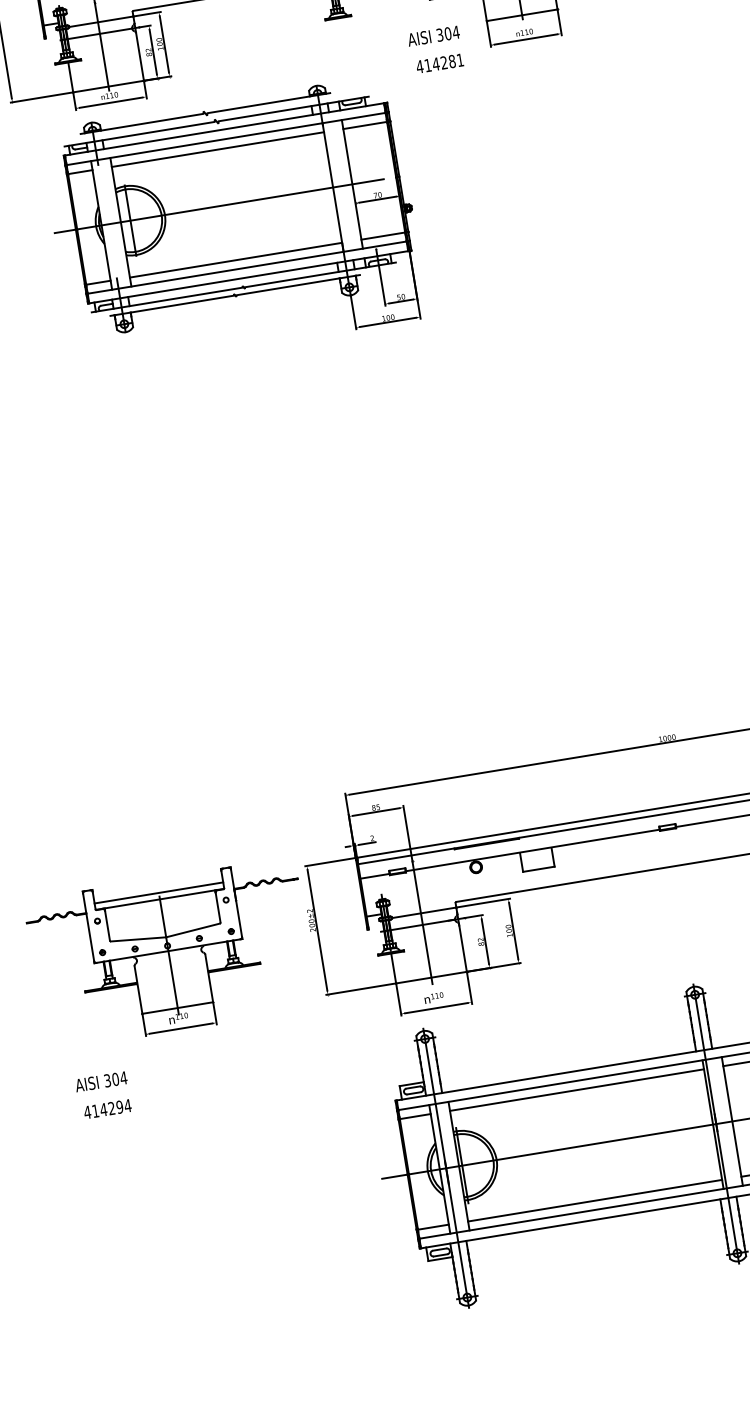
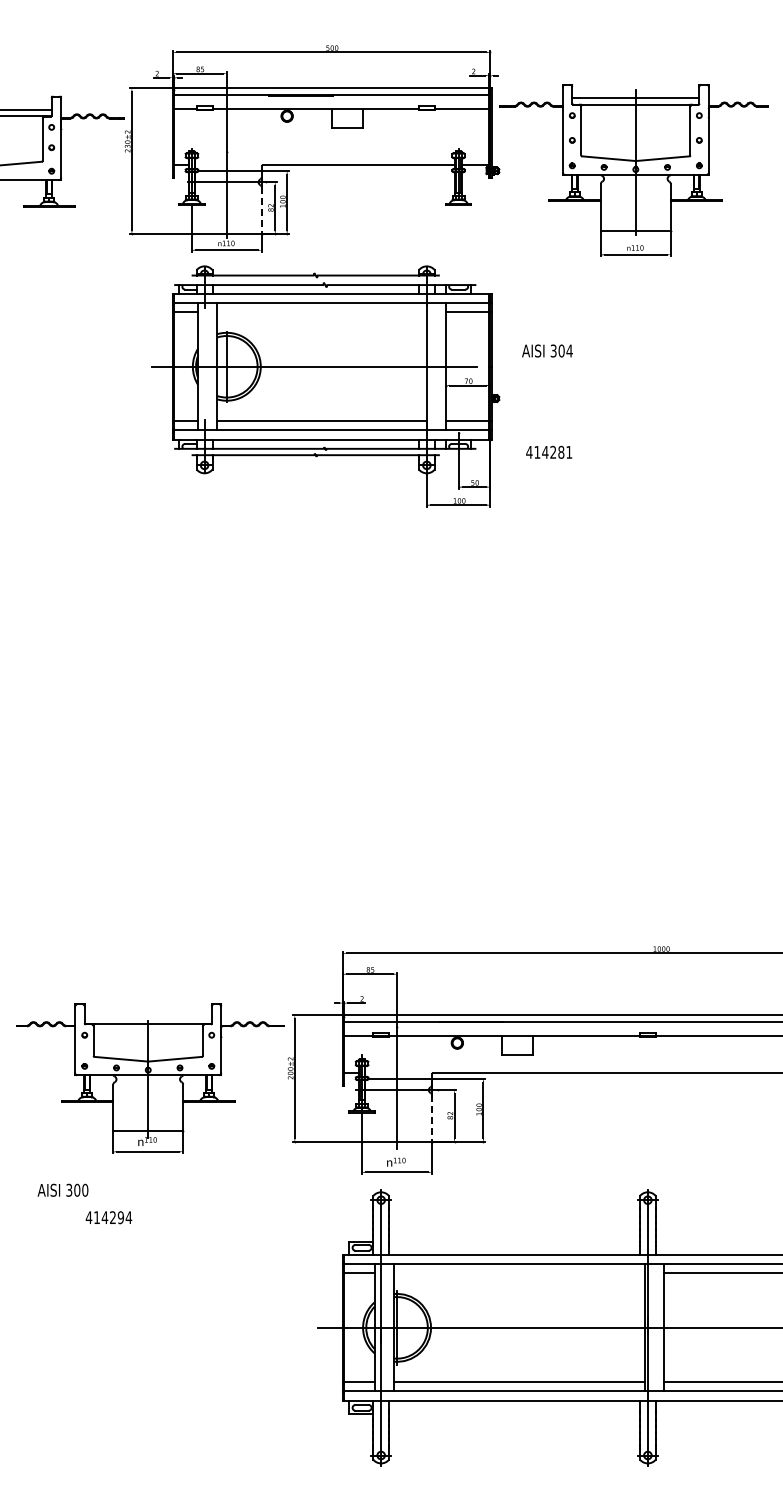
text: (433, 35) -> (547, 350), moved
line: (139, 57) -> (261, 211), solid -> dashed
text: (440, 62) -> (549, 451), moved
line: (217, 150) -> (321, 312), removed
line: (158, 892) -> (147, 1017), removed
line: (462, 948) -> (431, 1119), solid -> dashed
text: (123, 1077) -> (85, 1189), 304 -> 300
line: (576, 1090) -> (518, 1273), removed
text: (107, 1109) -> (108, 1217), moved

